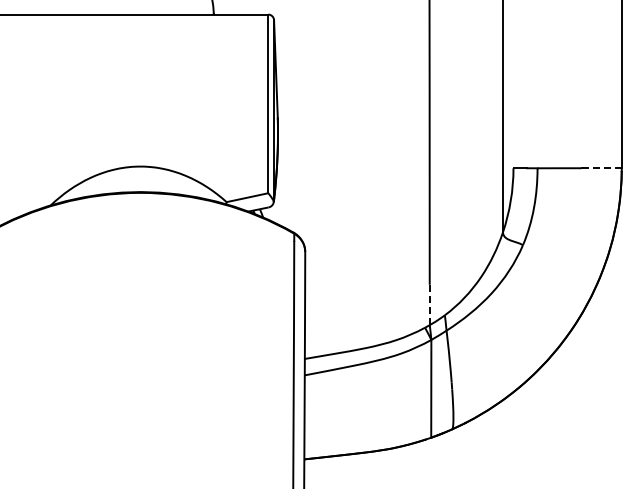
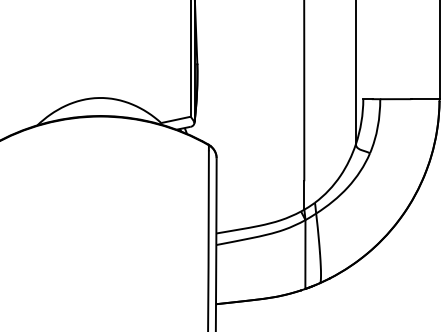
line: (602, 168) -> (426, 99), dashed -> solid
line: (429, 305) -> (304, 195), dashed -> solid

